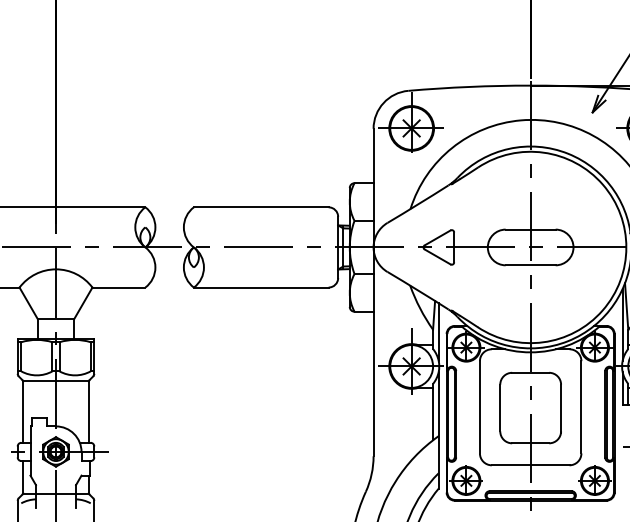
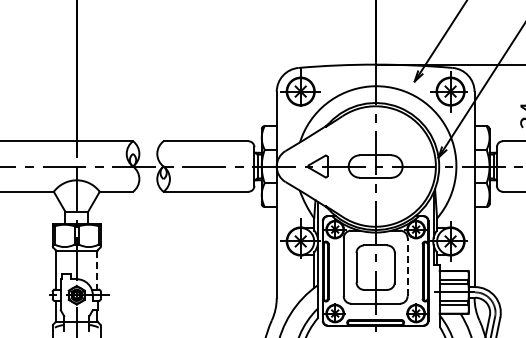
line: (581, 406) -> (407, 266), solid -> dashed
line: (88, 414) -> (97, 271), solid -> dashed

